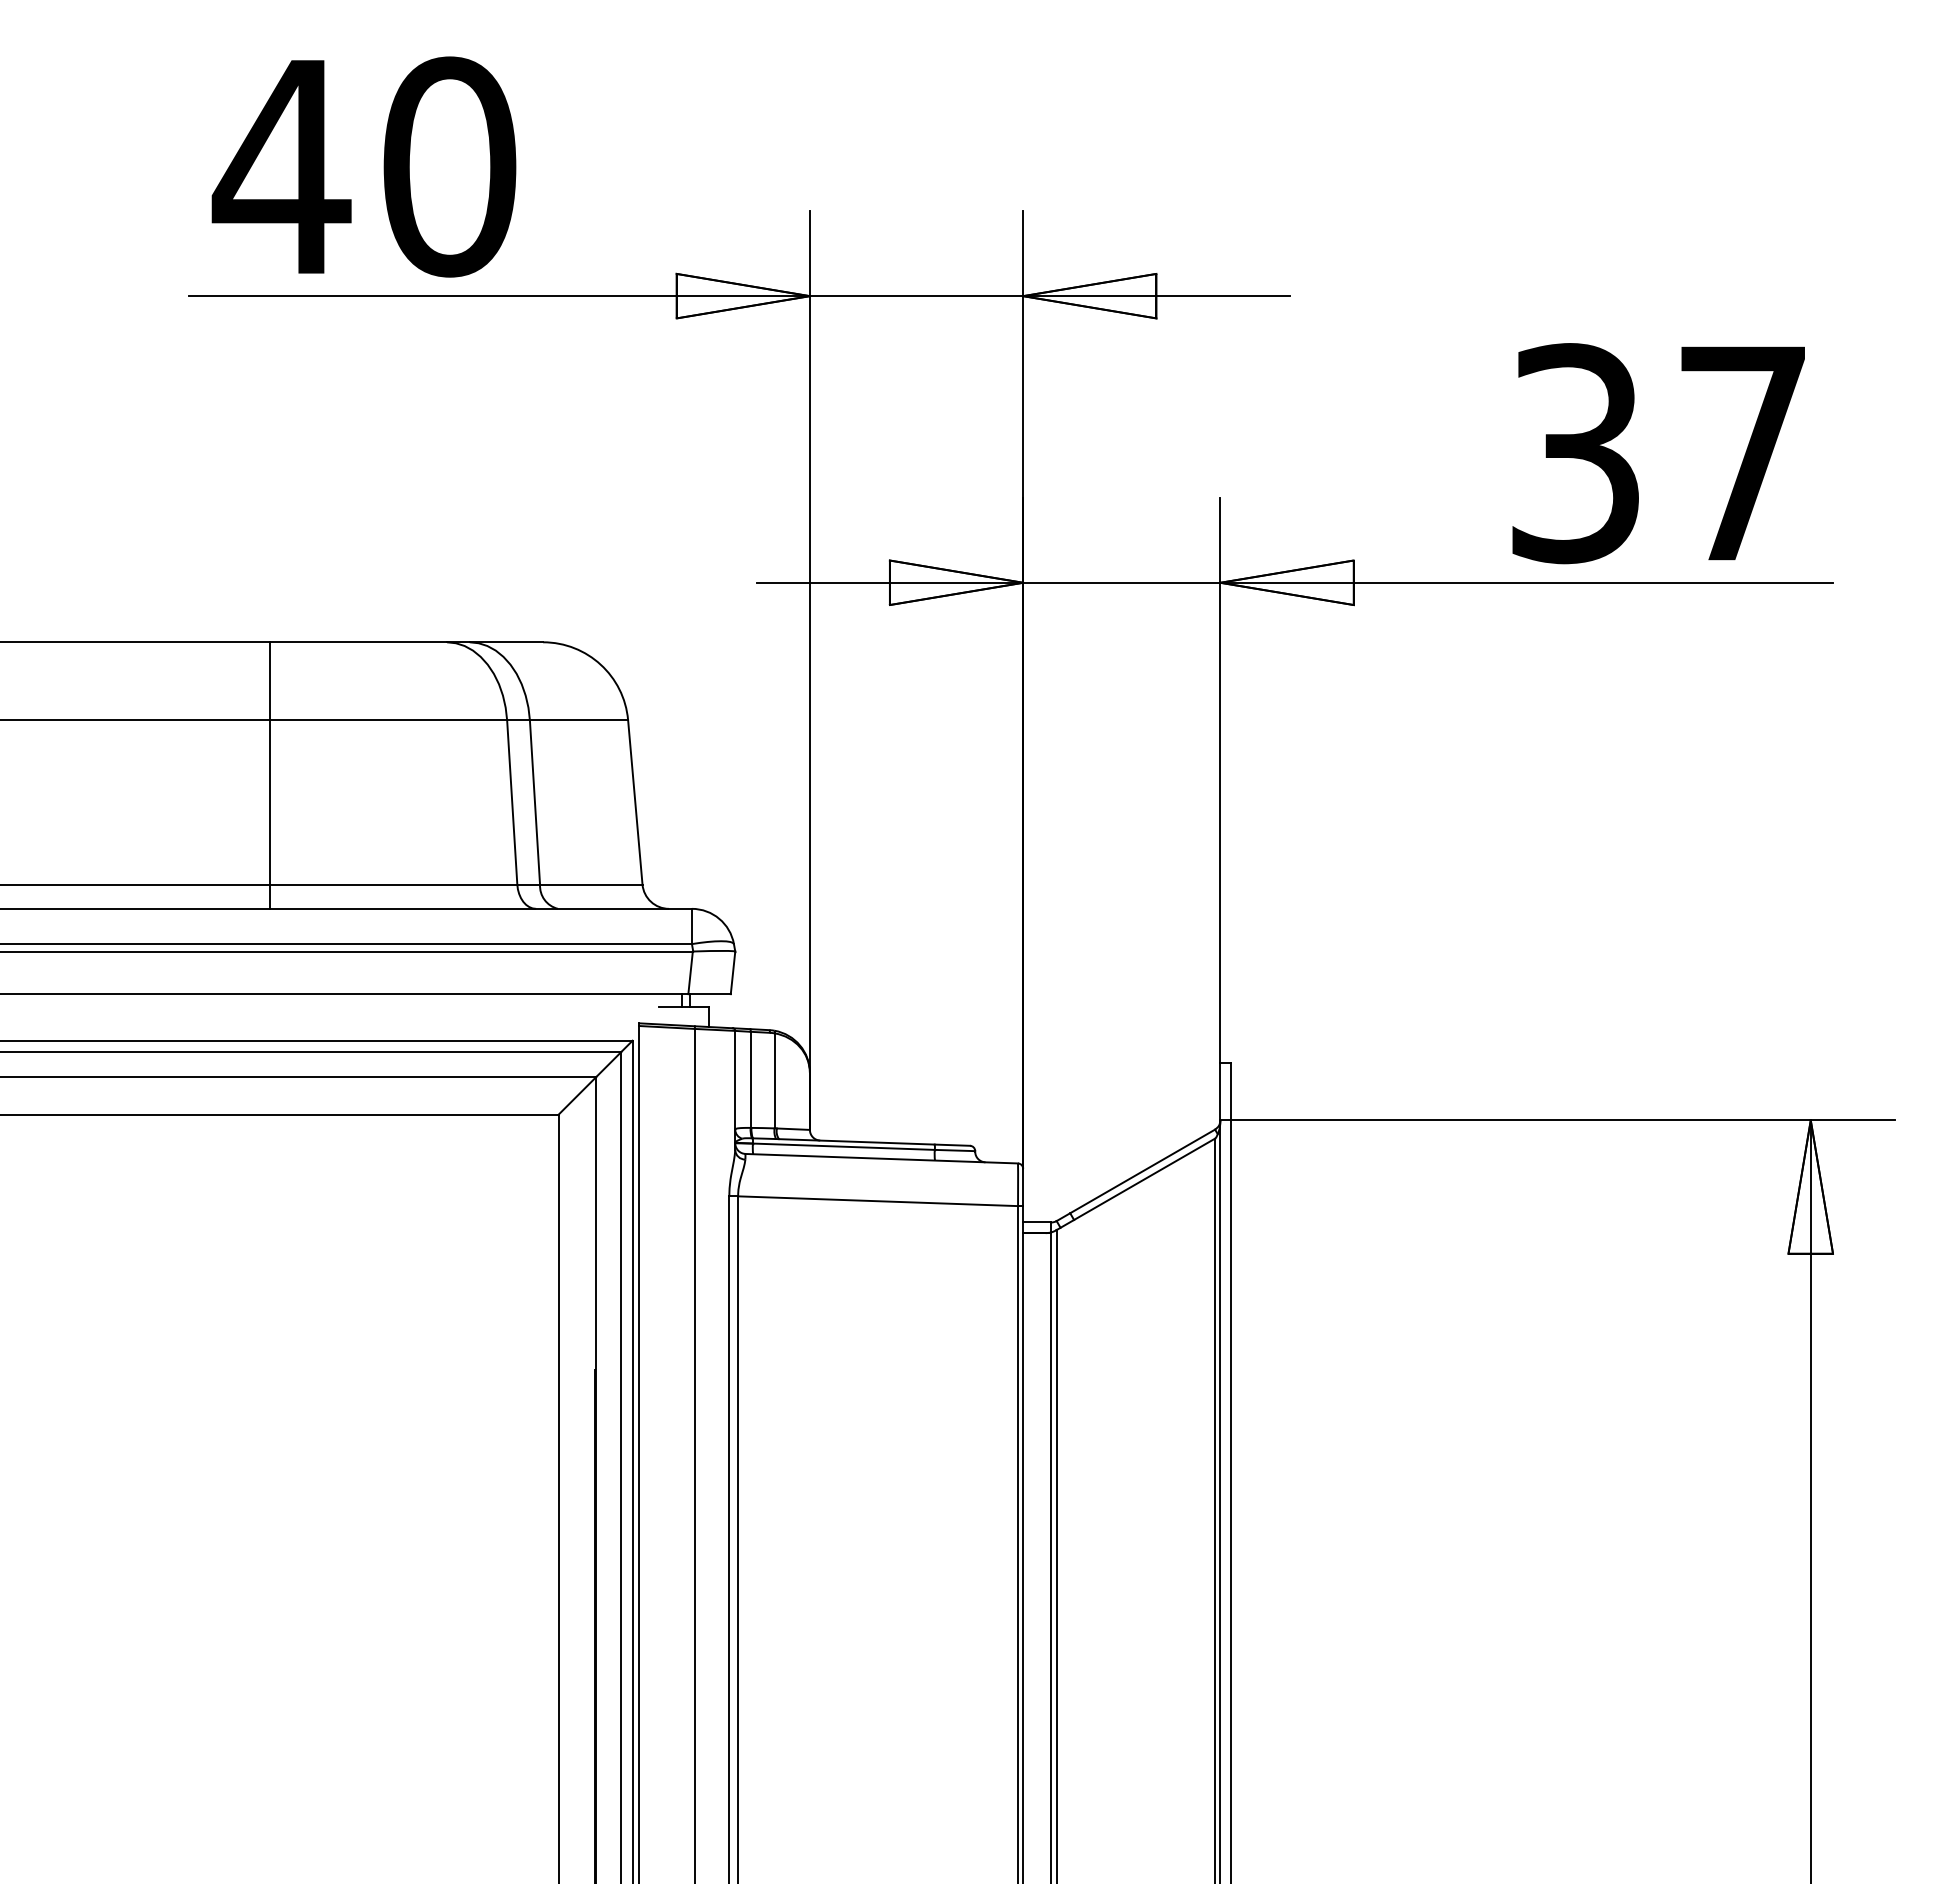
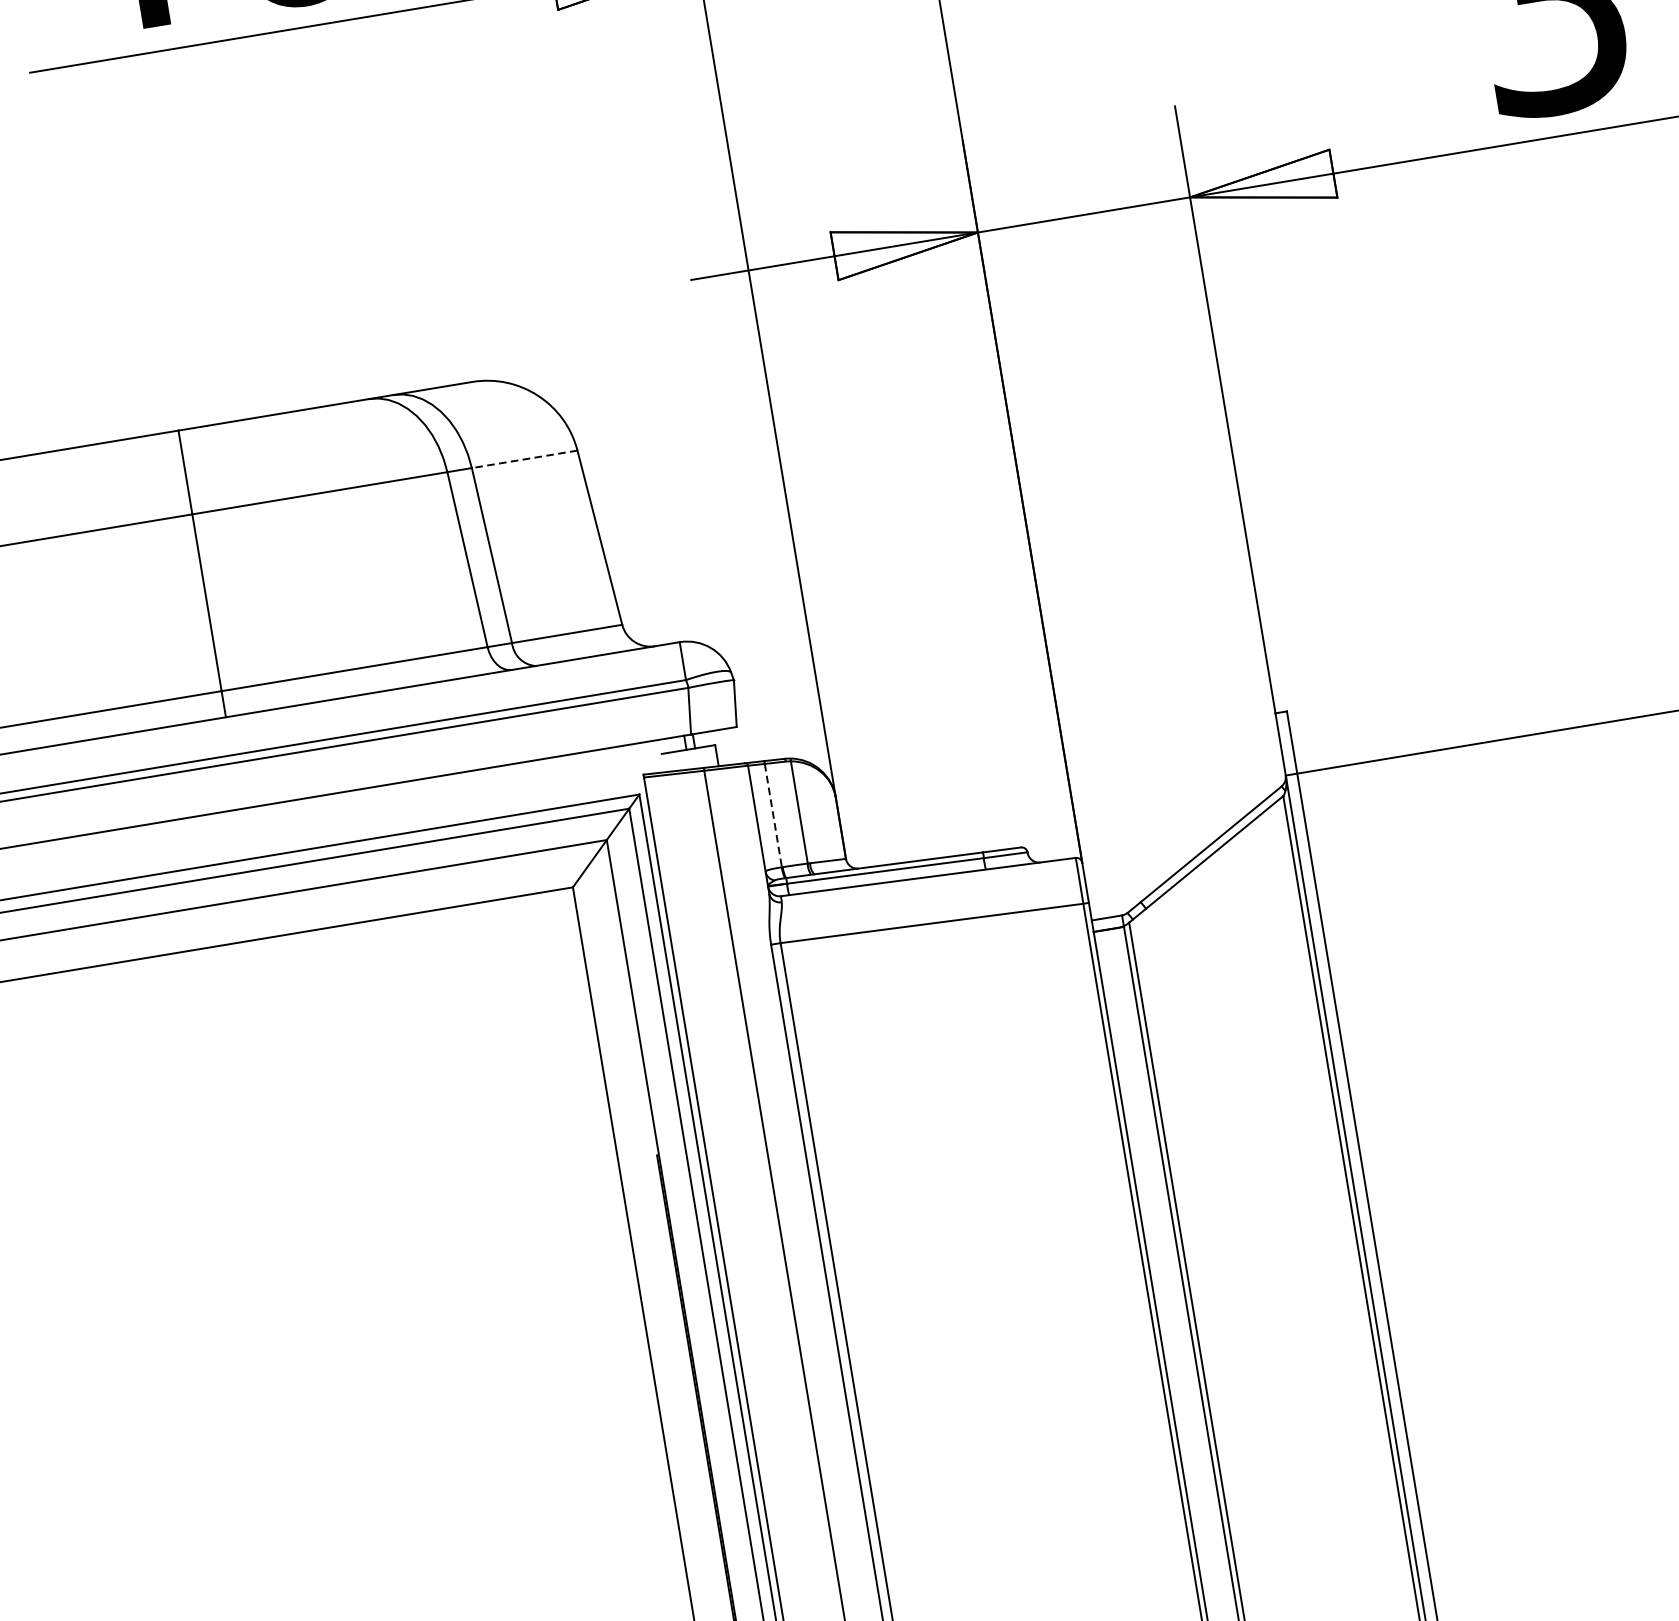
line: (578, 720) -> (524, 459), solid -> dashed
line: (750, 1080) -> (773, 816), solid -> dashed

